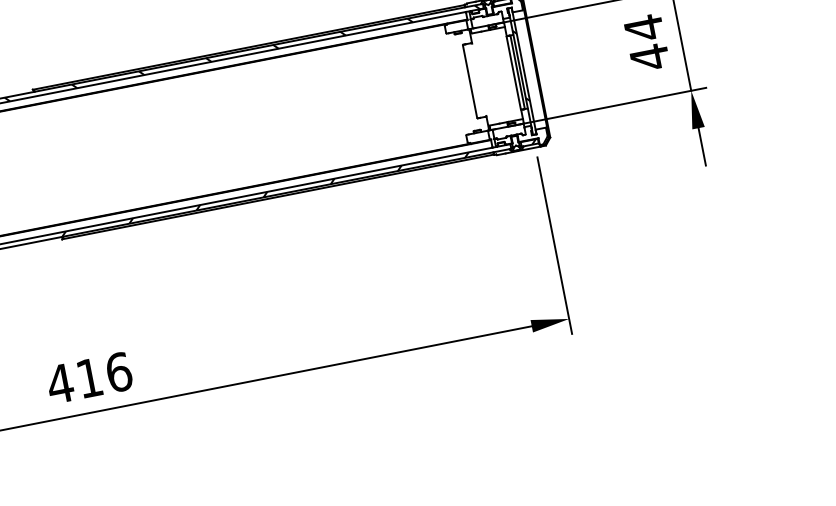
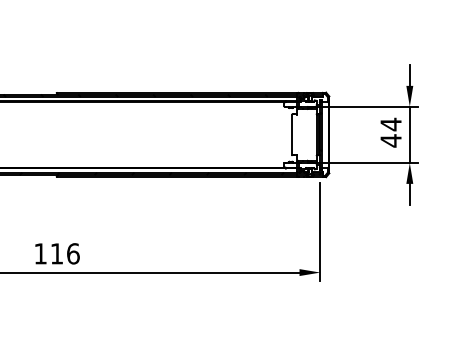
text: (59, 383) -> (40, 253), 416 -> 116

